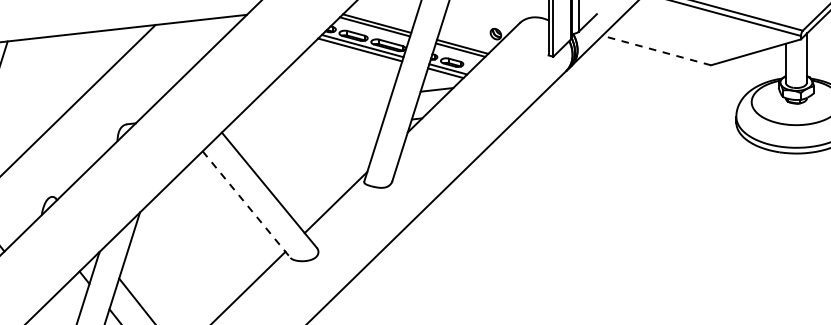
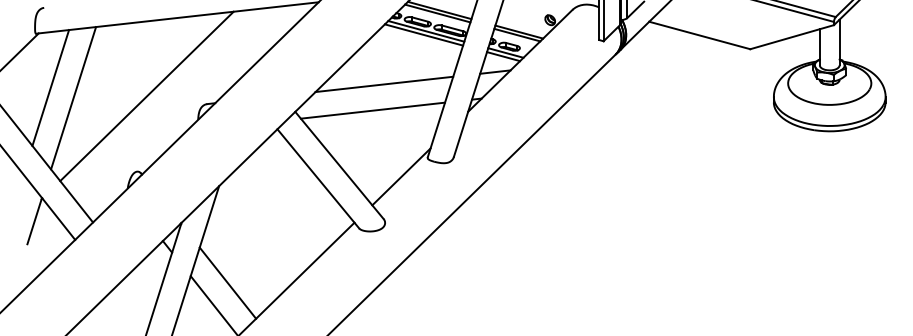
line: (656, 50) -> (699, 35), dashed -> solid
line: (317, 103) -> (384, 84), added
line: (304, 131) -> (372, 110), added
line: (246, 205) -> (318, 179), dashed -> solid

